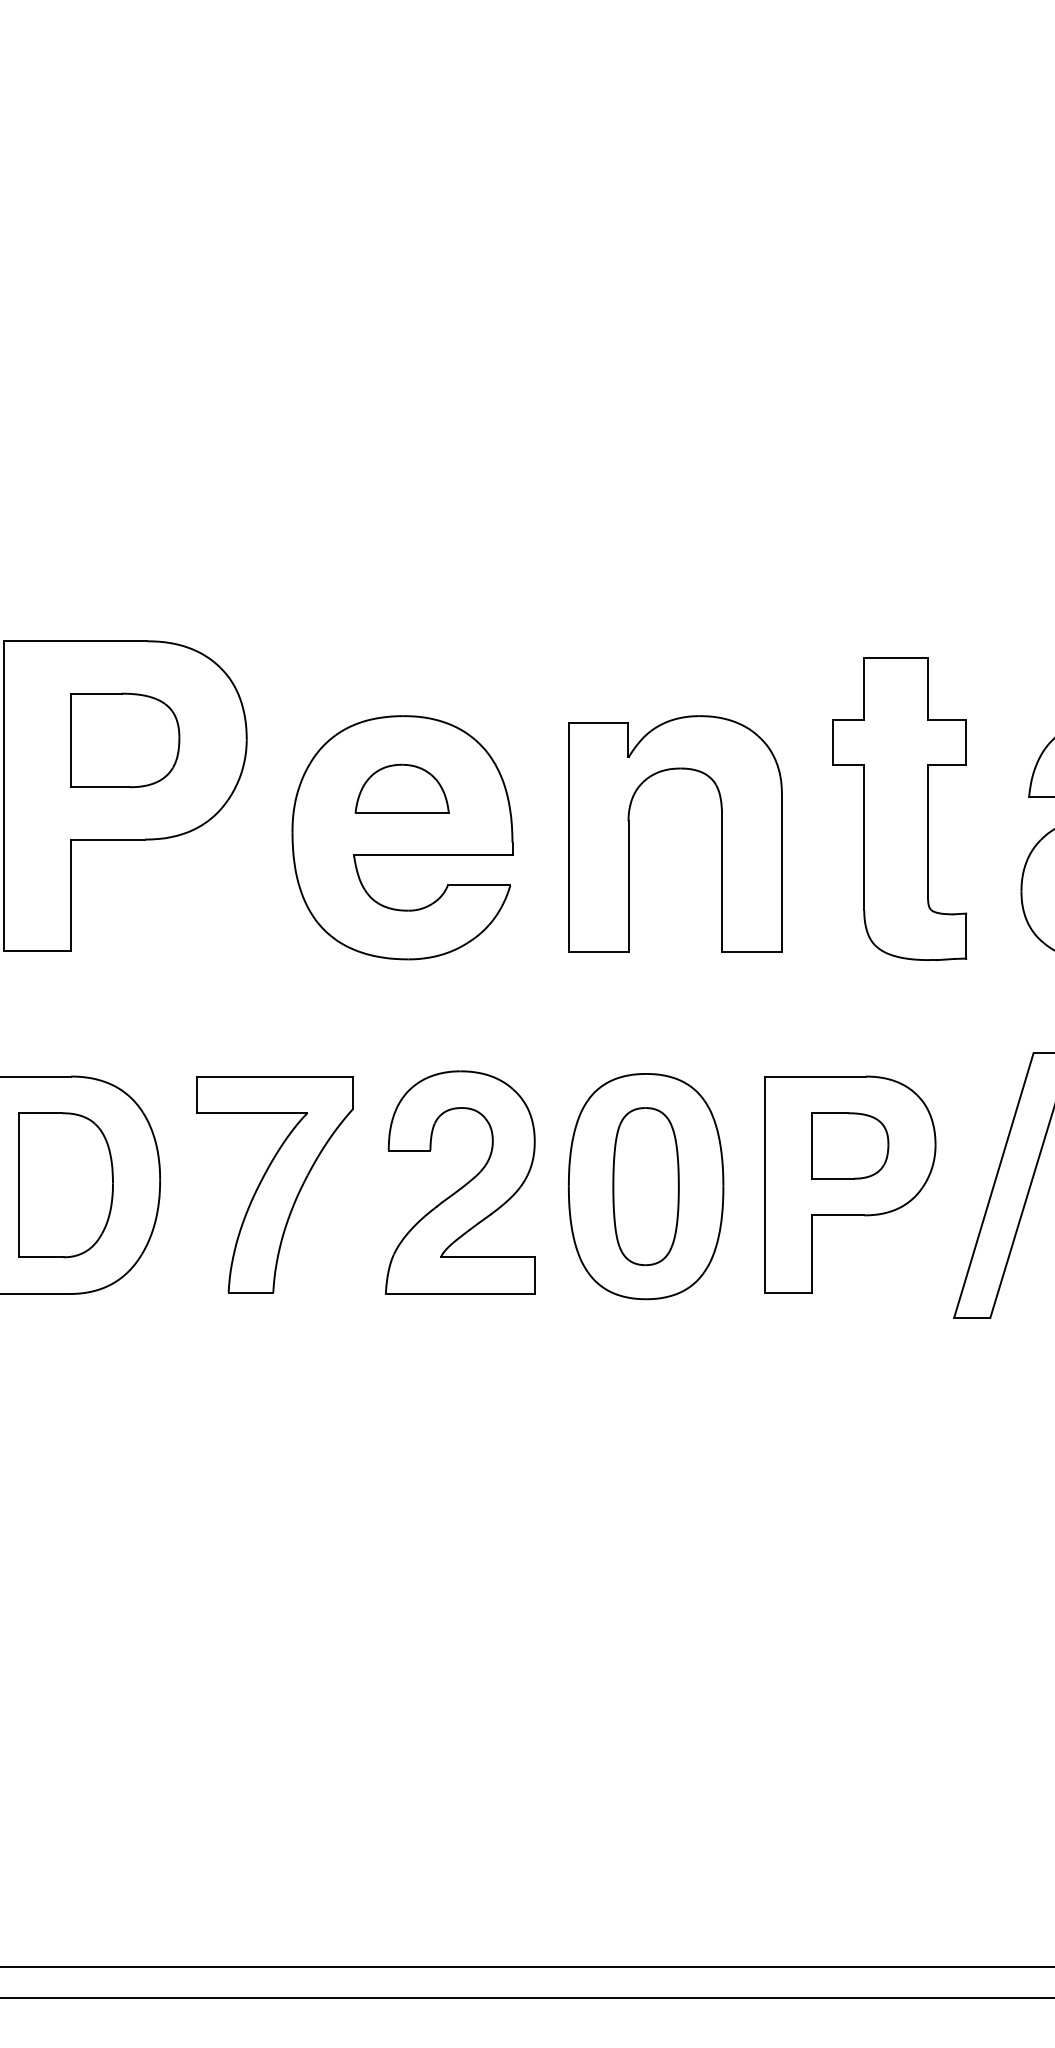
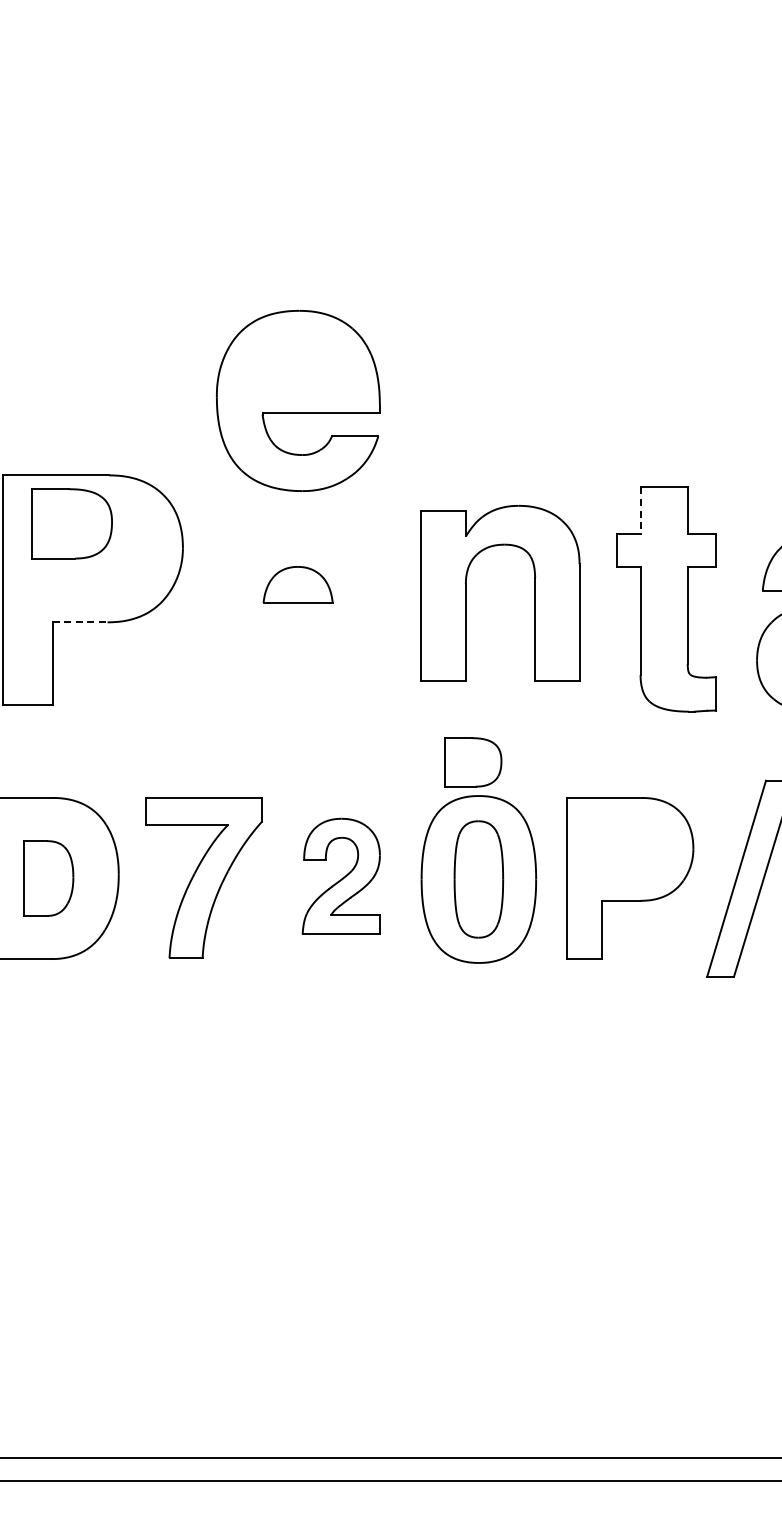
line: (864, 690) -> (640, 511), solid -> dashed
part: (124, 739) -> (71, 523), moved
part: (629, 834) -> (466, 593), moved
part: (402, 837) -> (298, 400), moved
line: (108, 839) -> (80, 622), solid -> dashed
part: (850, 1146) -> (473, 762), moved
part: (460, 1182) -> (341, 876), size x0.7
part: (65, 1185) -> (48, 878), size x0.7

